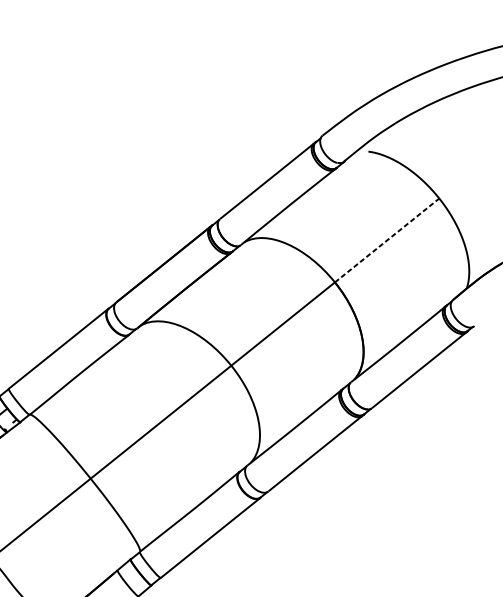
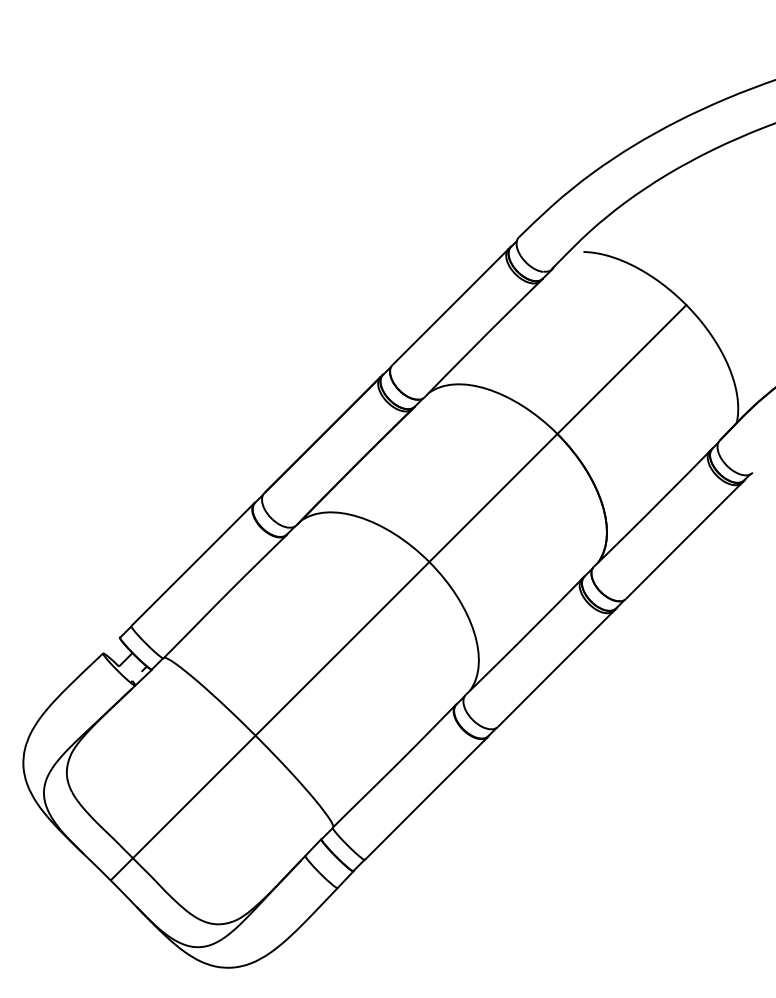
line: (387, 240) -> (622, 369), dashed -> solid

